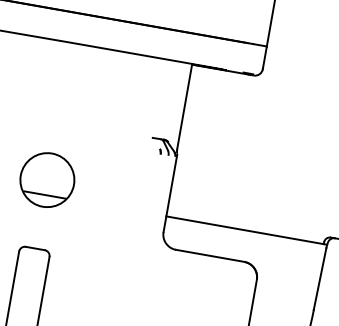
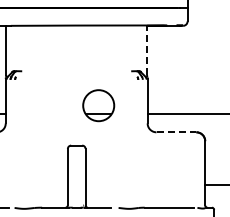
line: (185, 106) -> (147, 50), solid -> dashed
part: (47, 179) -> (98, 105), moved
line: (210, 256) -> (176, 132), solid -> dashed

